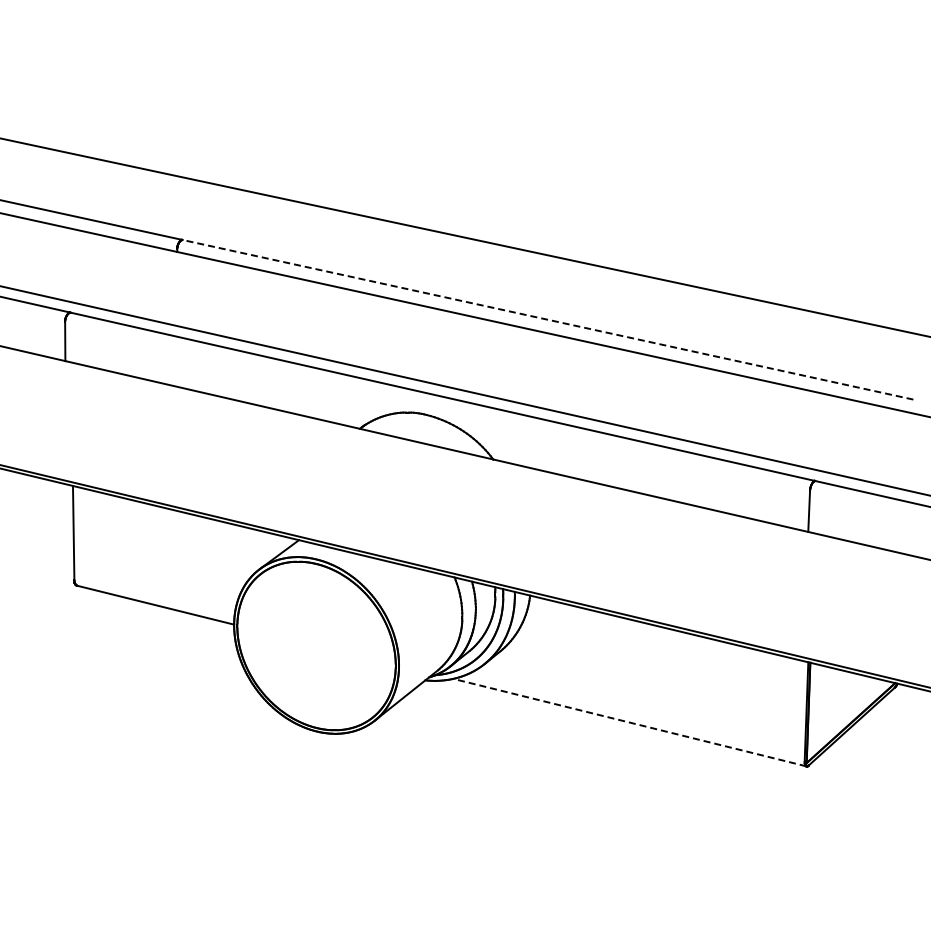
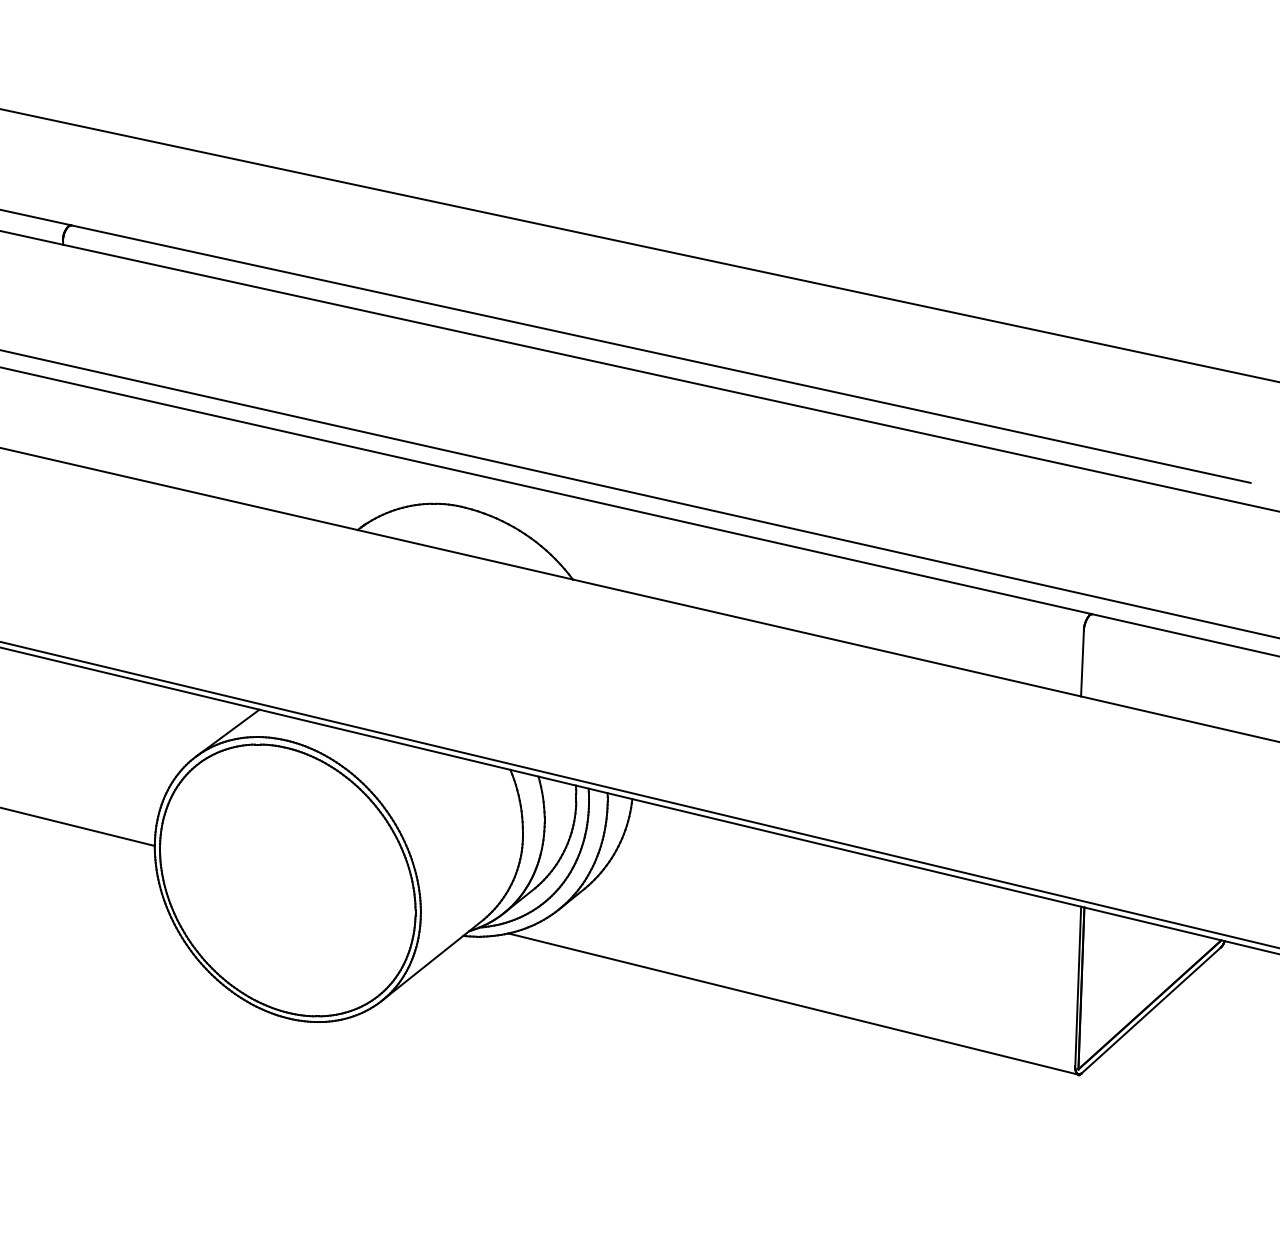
line: (547, 319) -> (660, 353), dashed -> solid
line: (629, 722) -> (792, 1003), dashed -> solid

